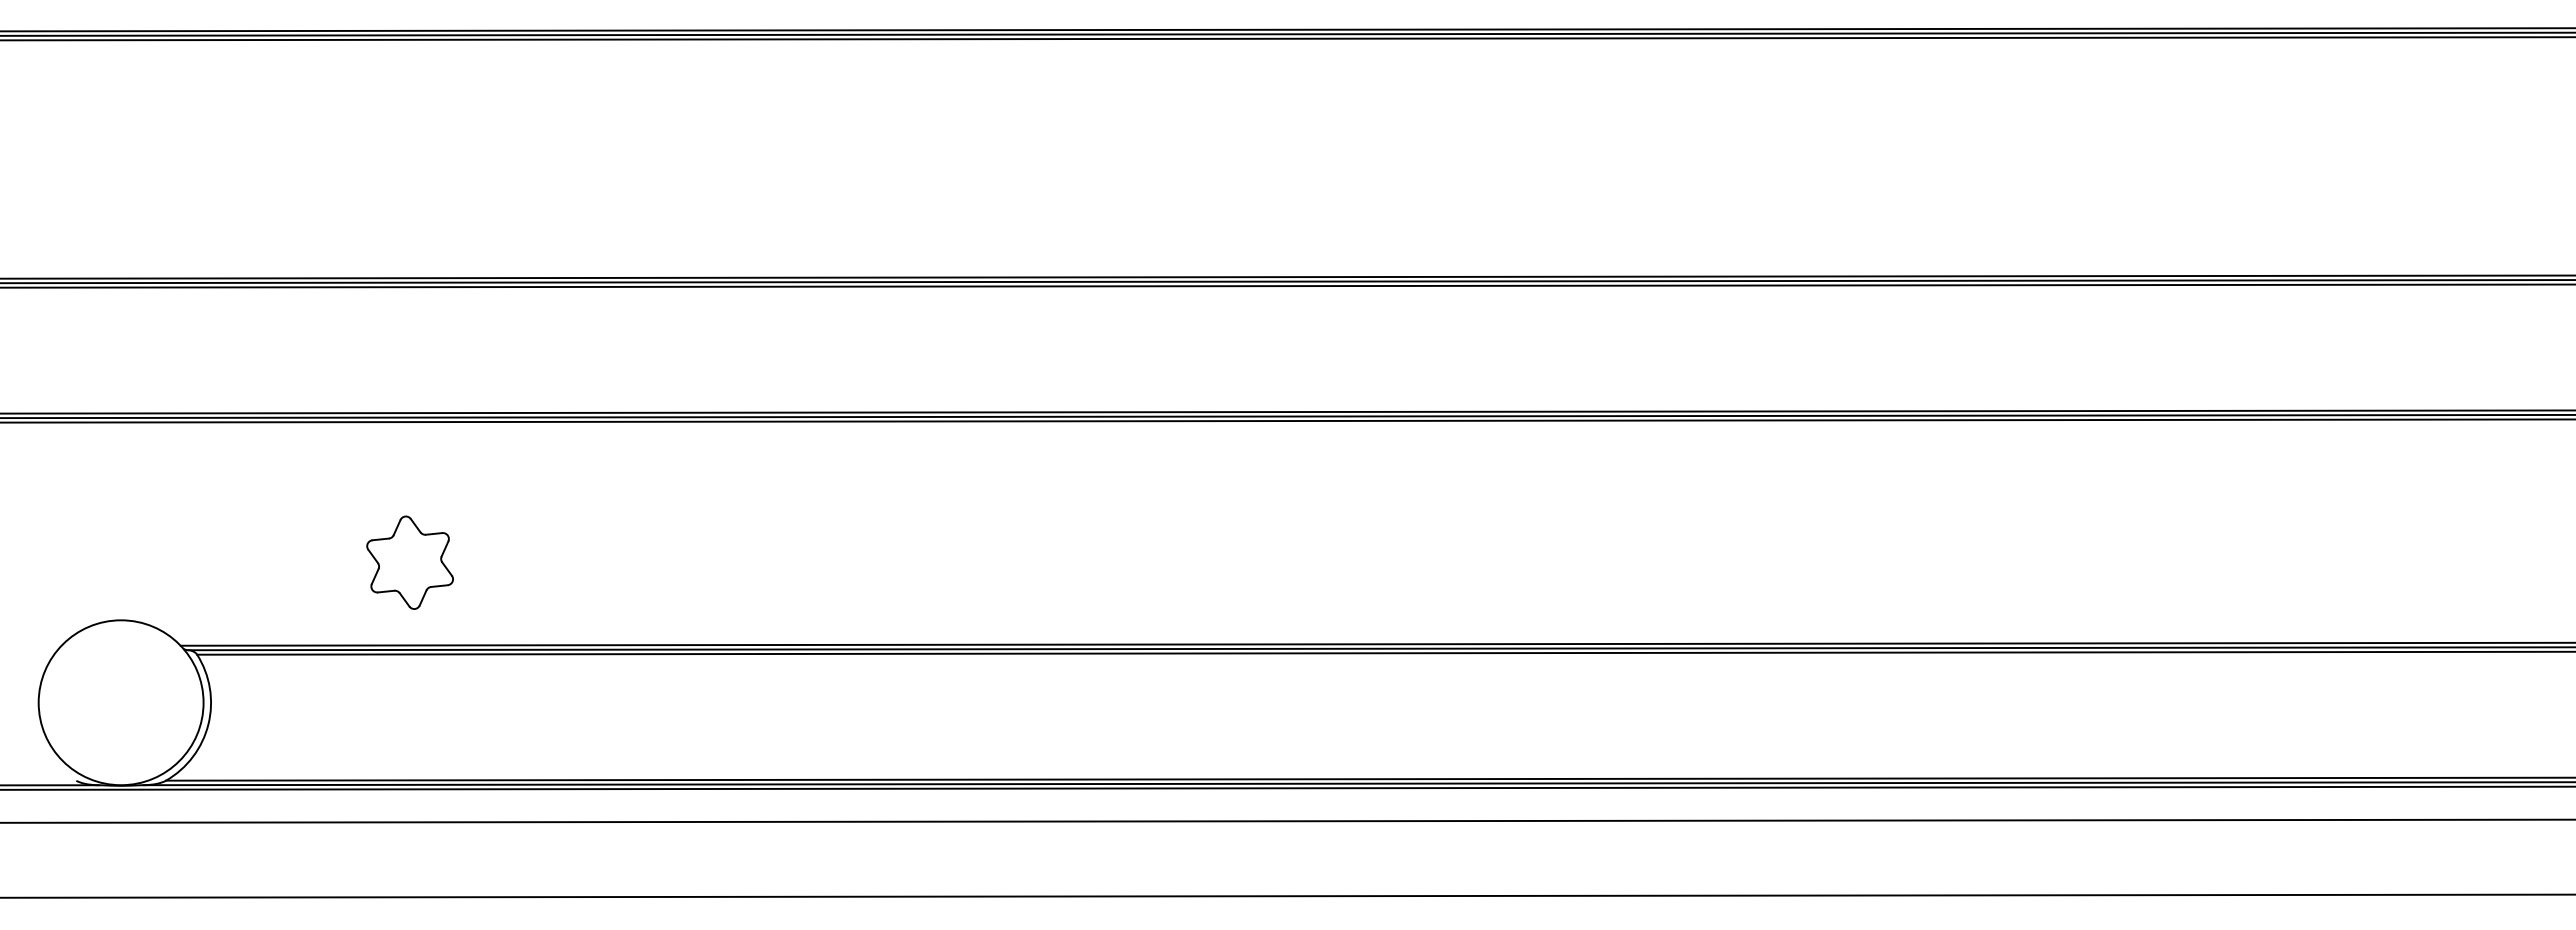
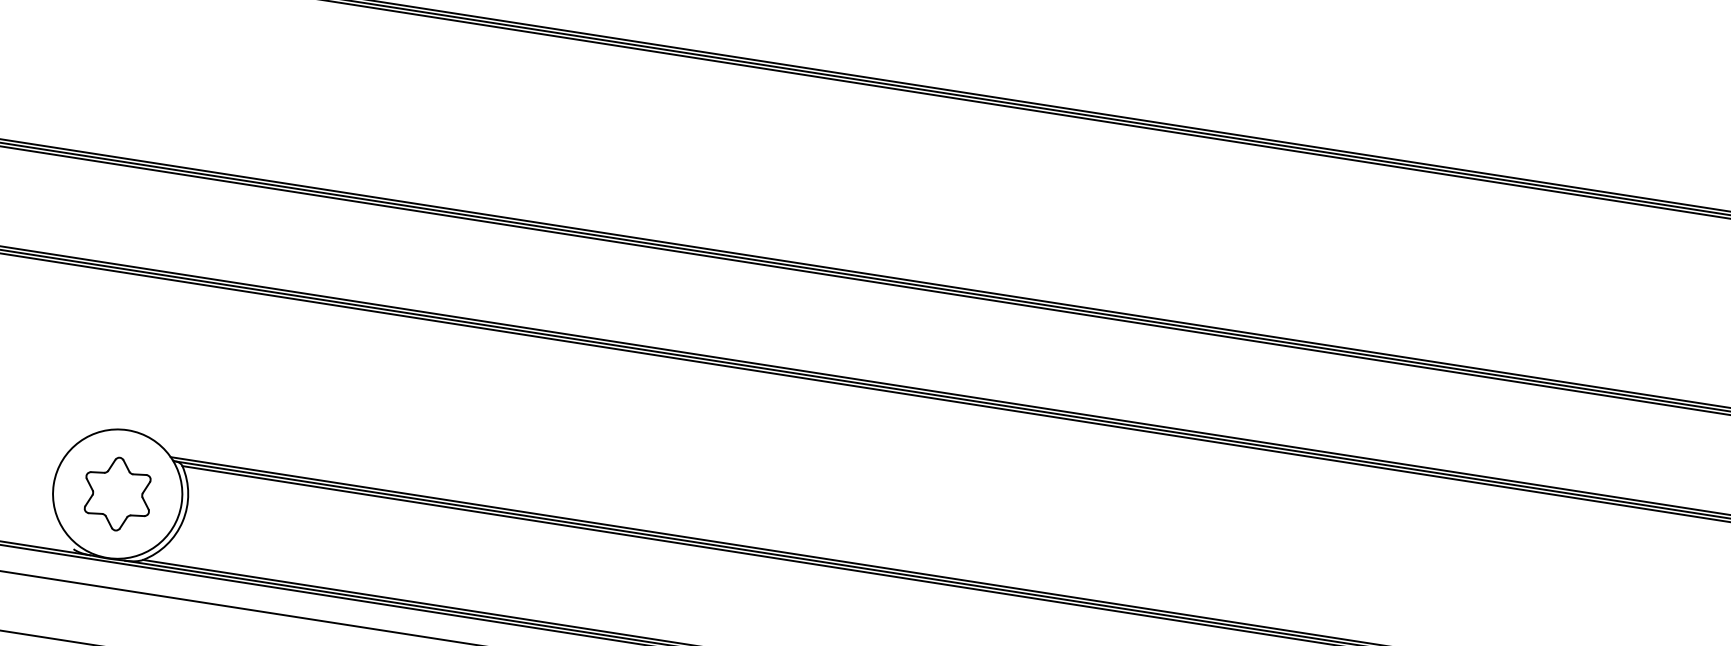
part: (409, 562) -> (117, 493), moved

